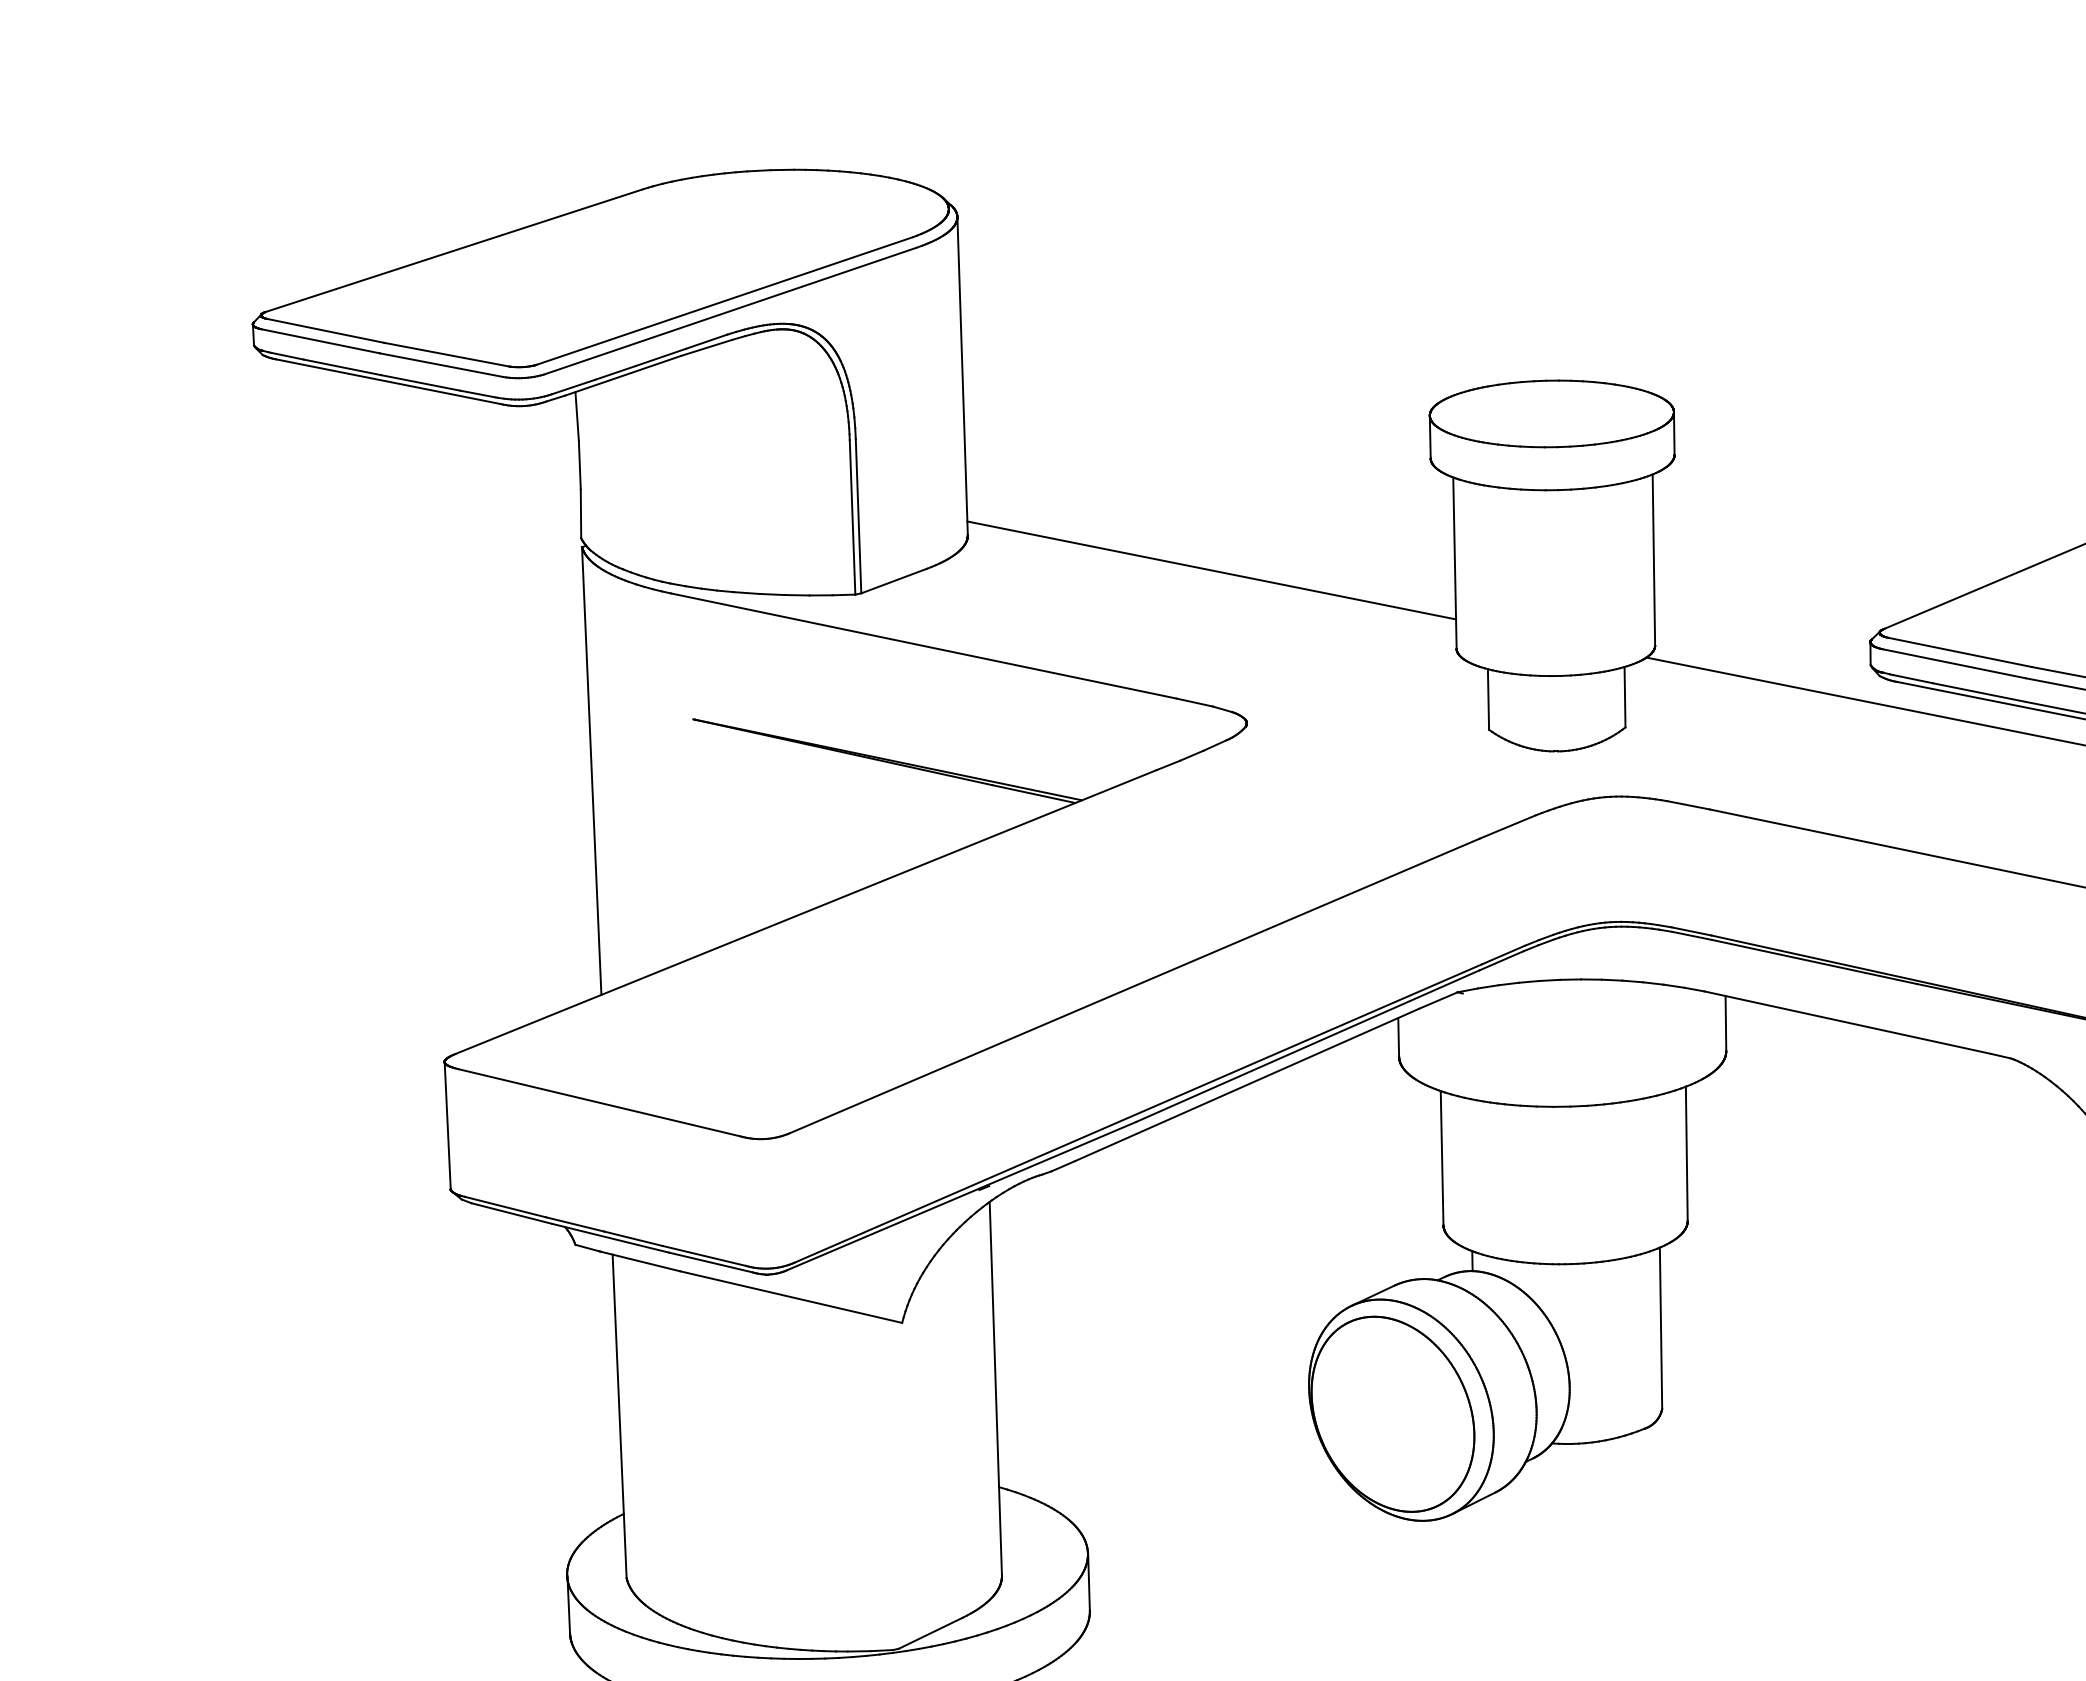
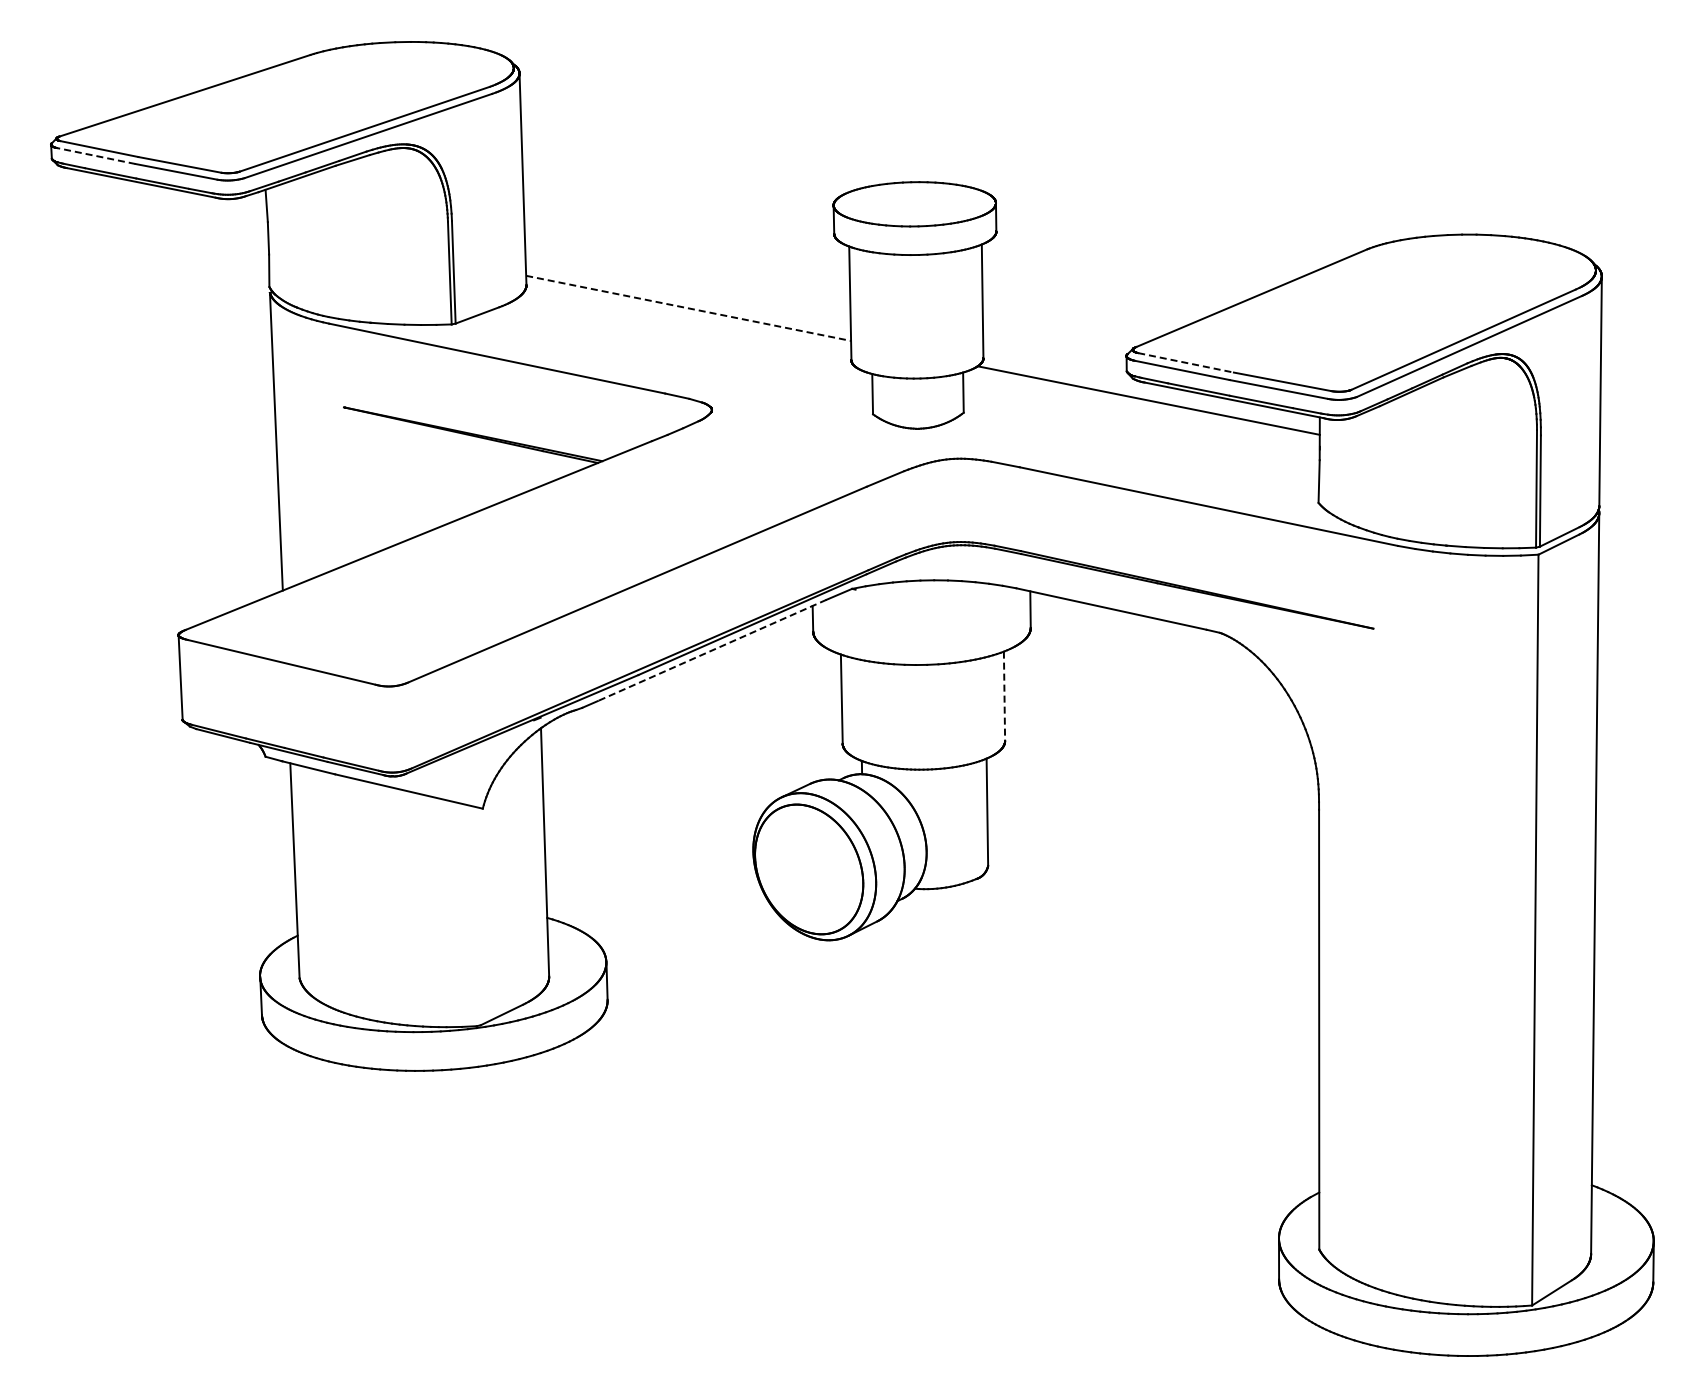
line: (319, 340) -> (95, 155), solid -> dashed
line: (1211, 570) -> (688, 308), solid -> dashed
line: (1960, 651) -> (1186, 362), solid -> dashed
line: (1246, 1085) -> (711, 650), solid -> dashed
line: (1686, 1154) -> (1004, 696), solid -> dashed

